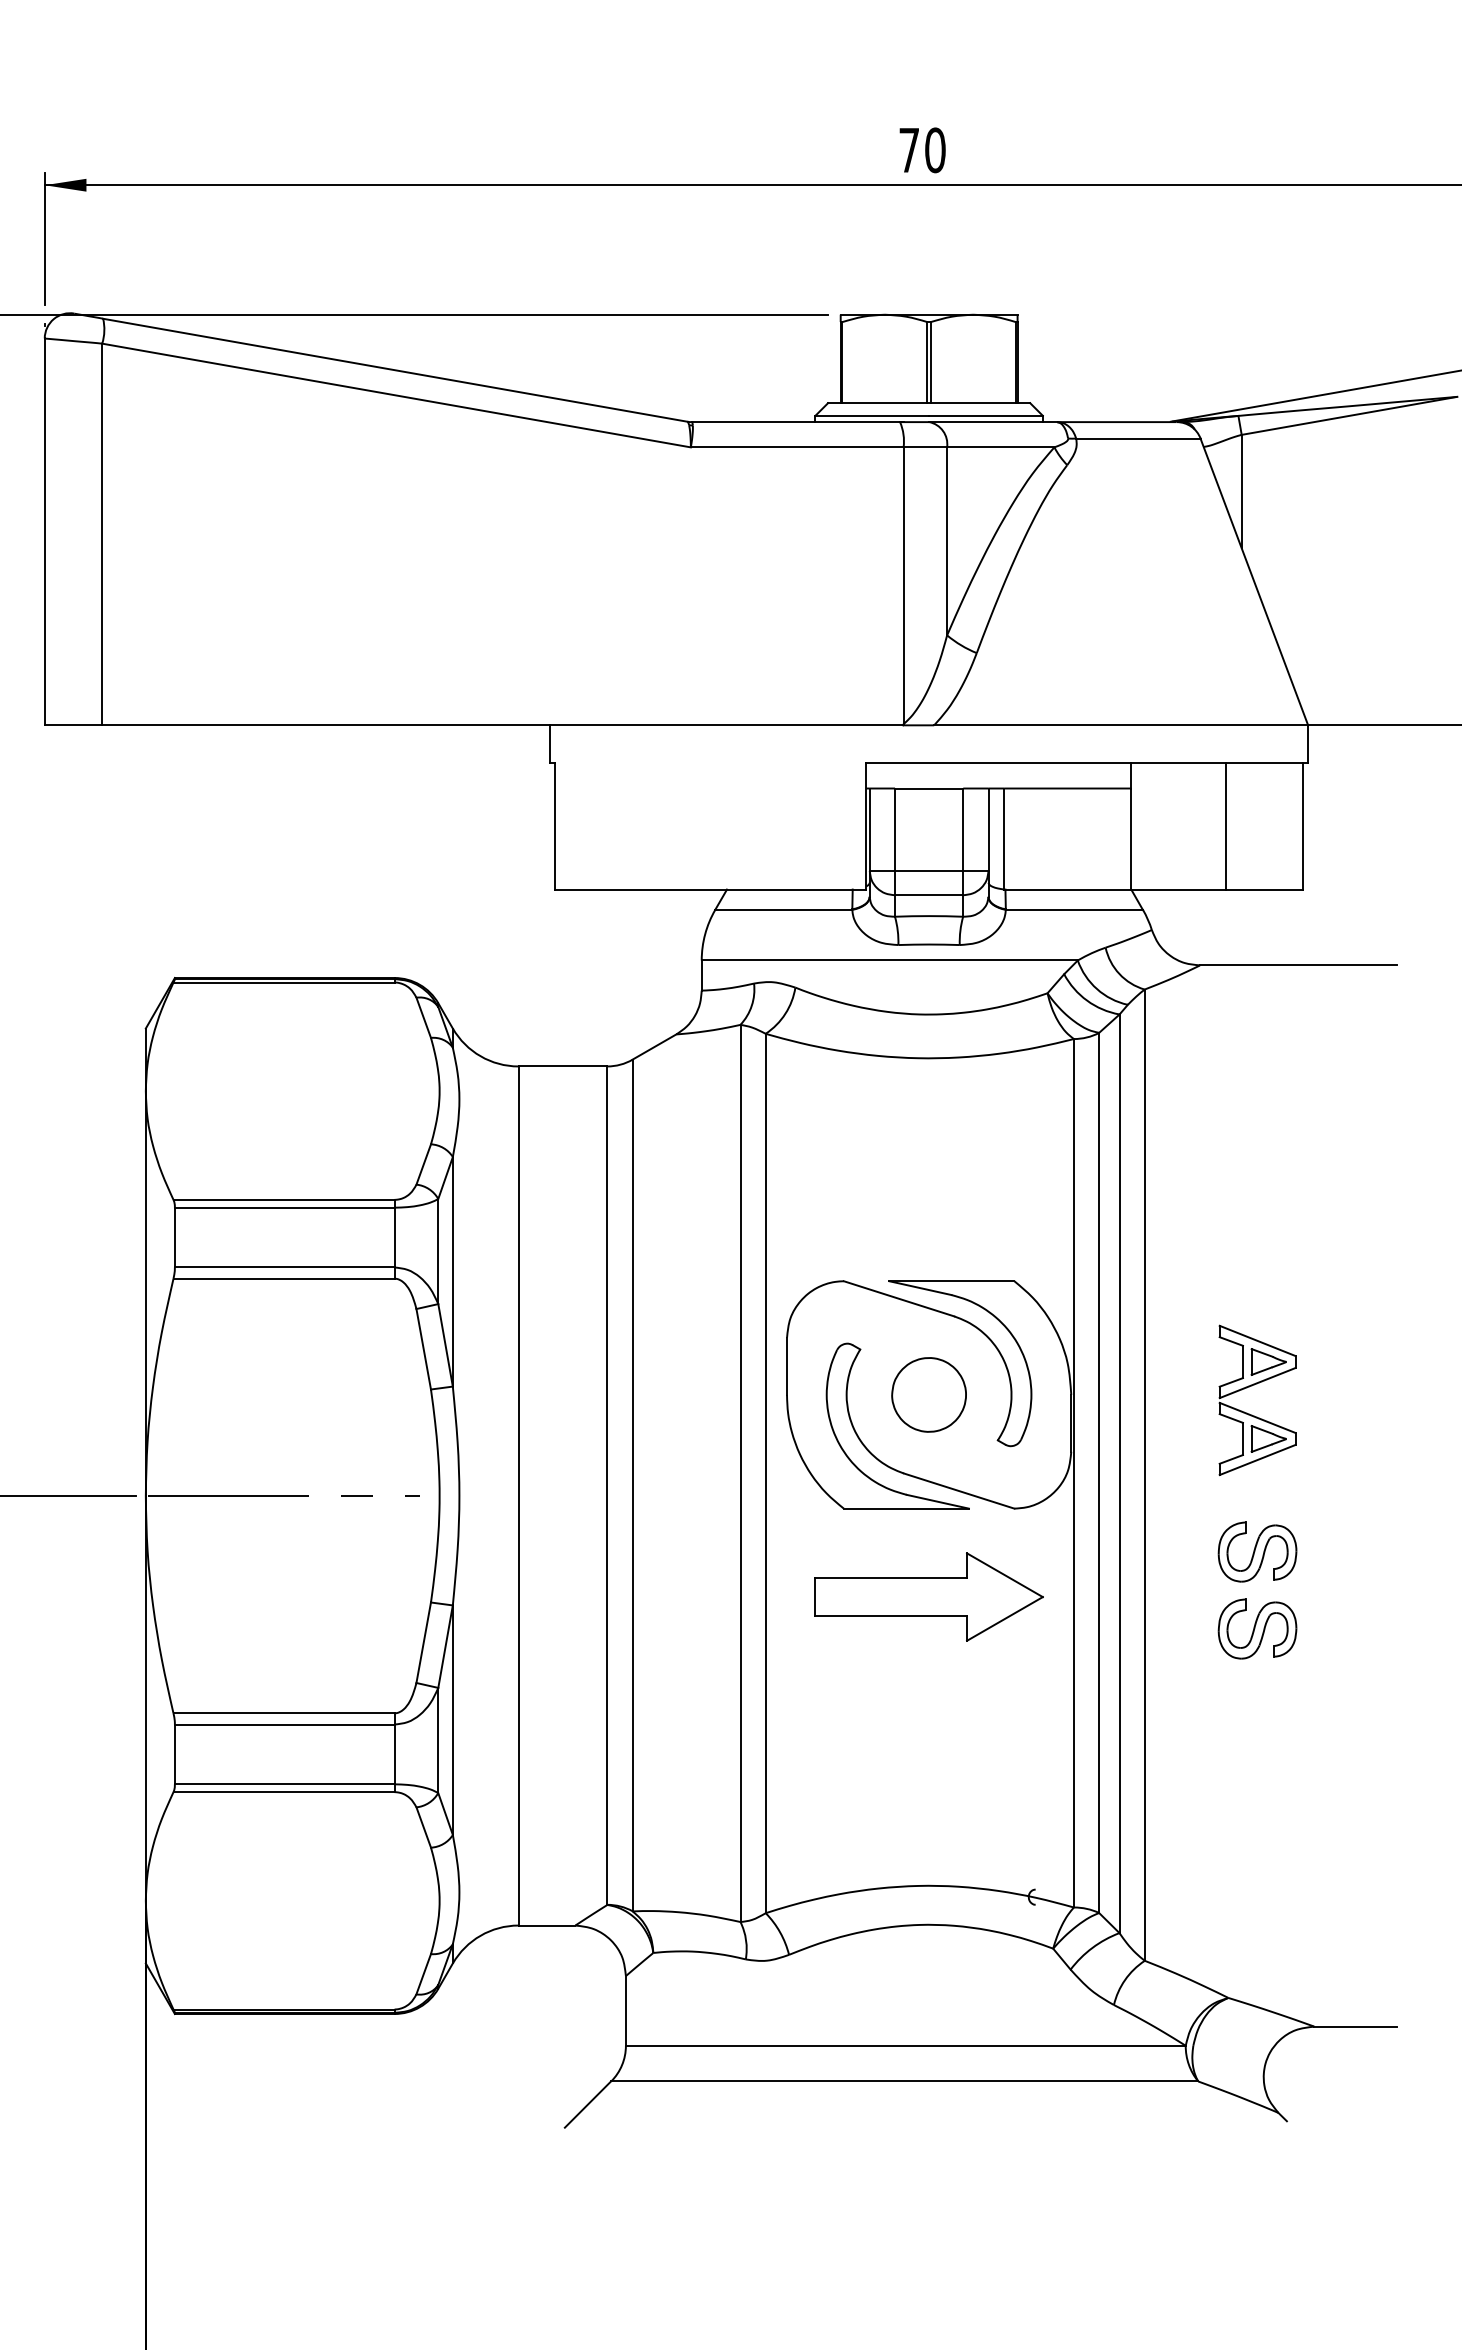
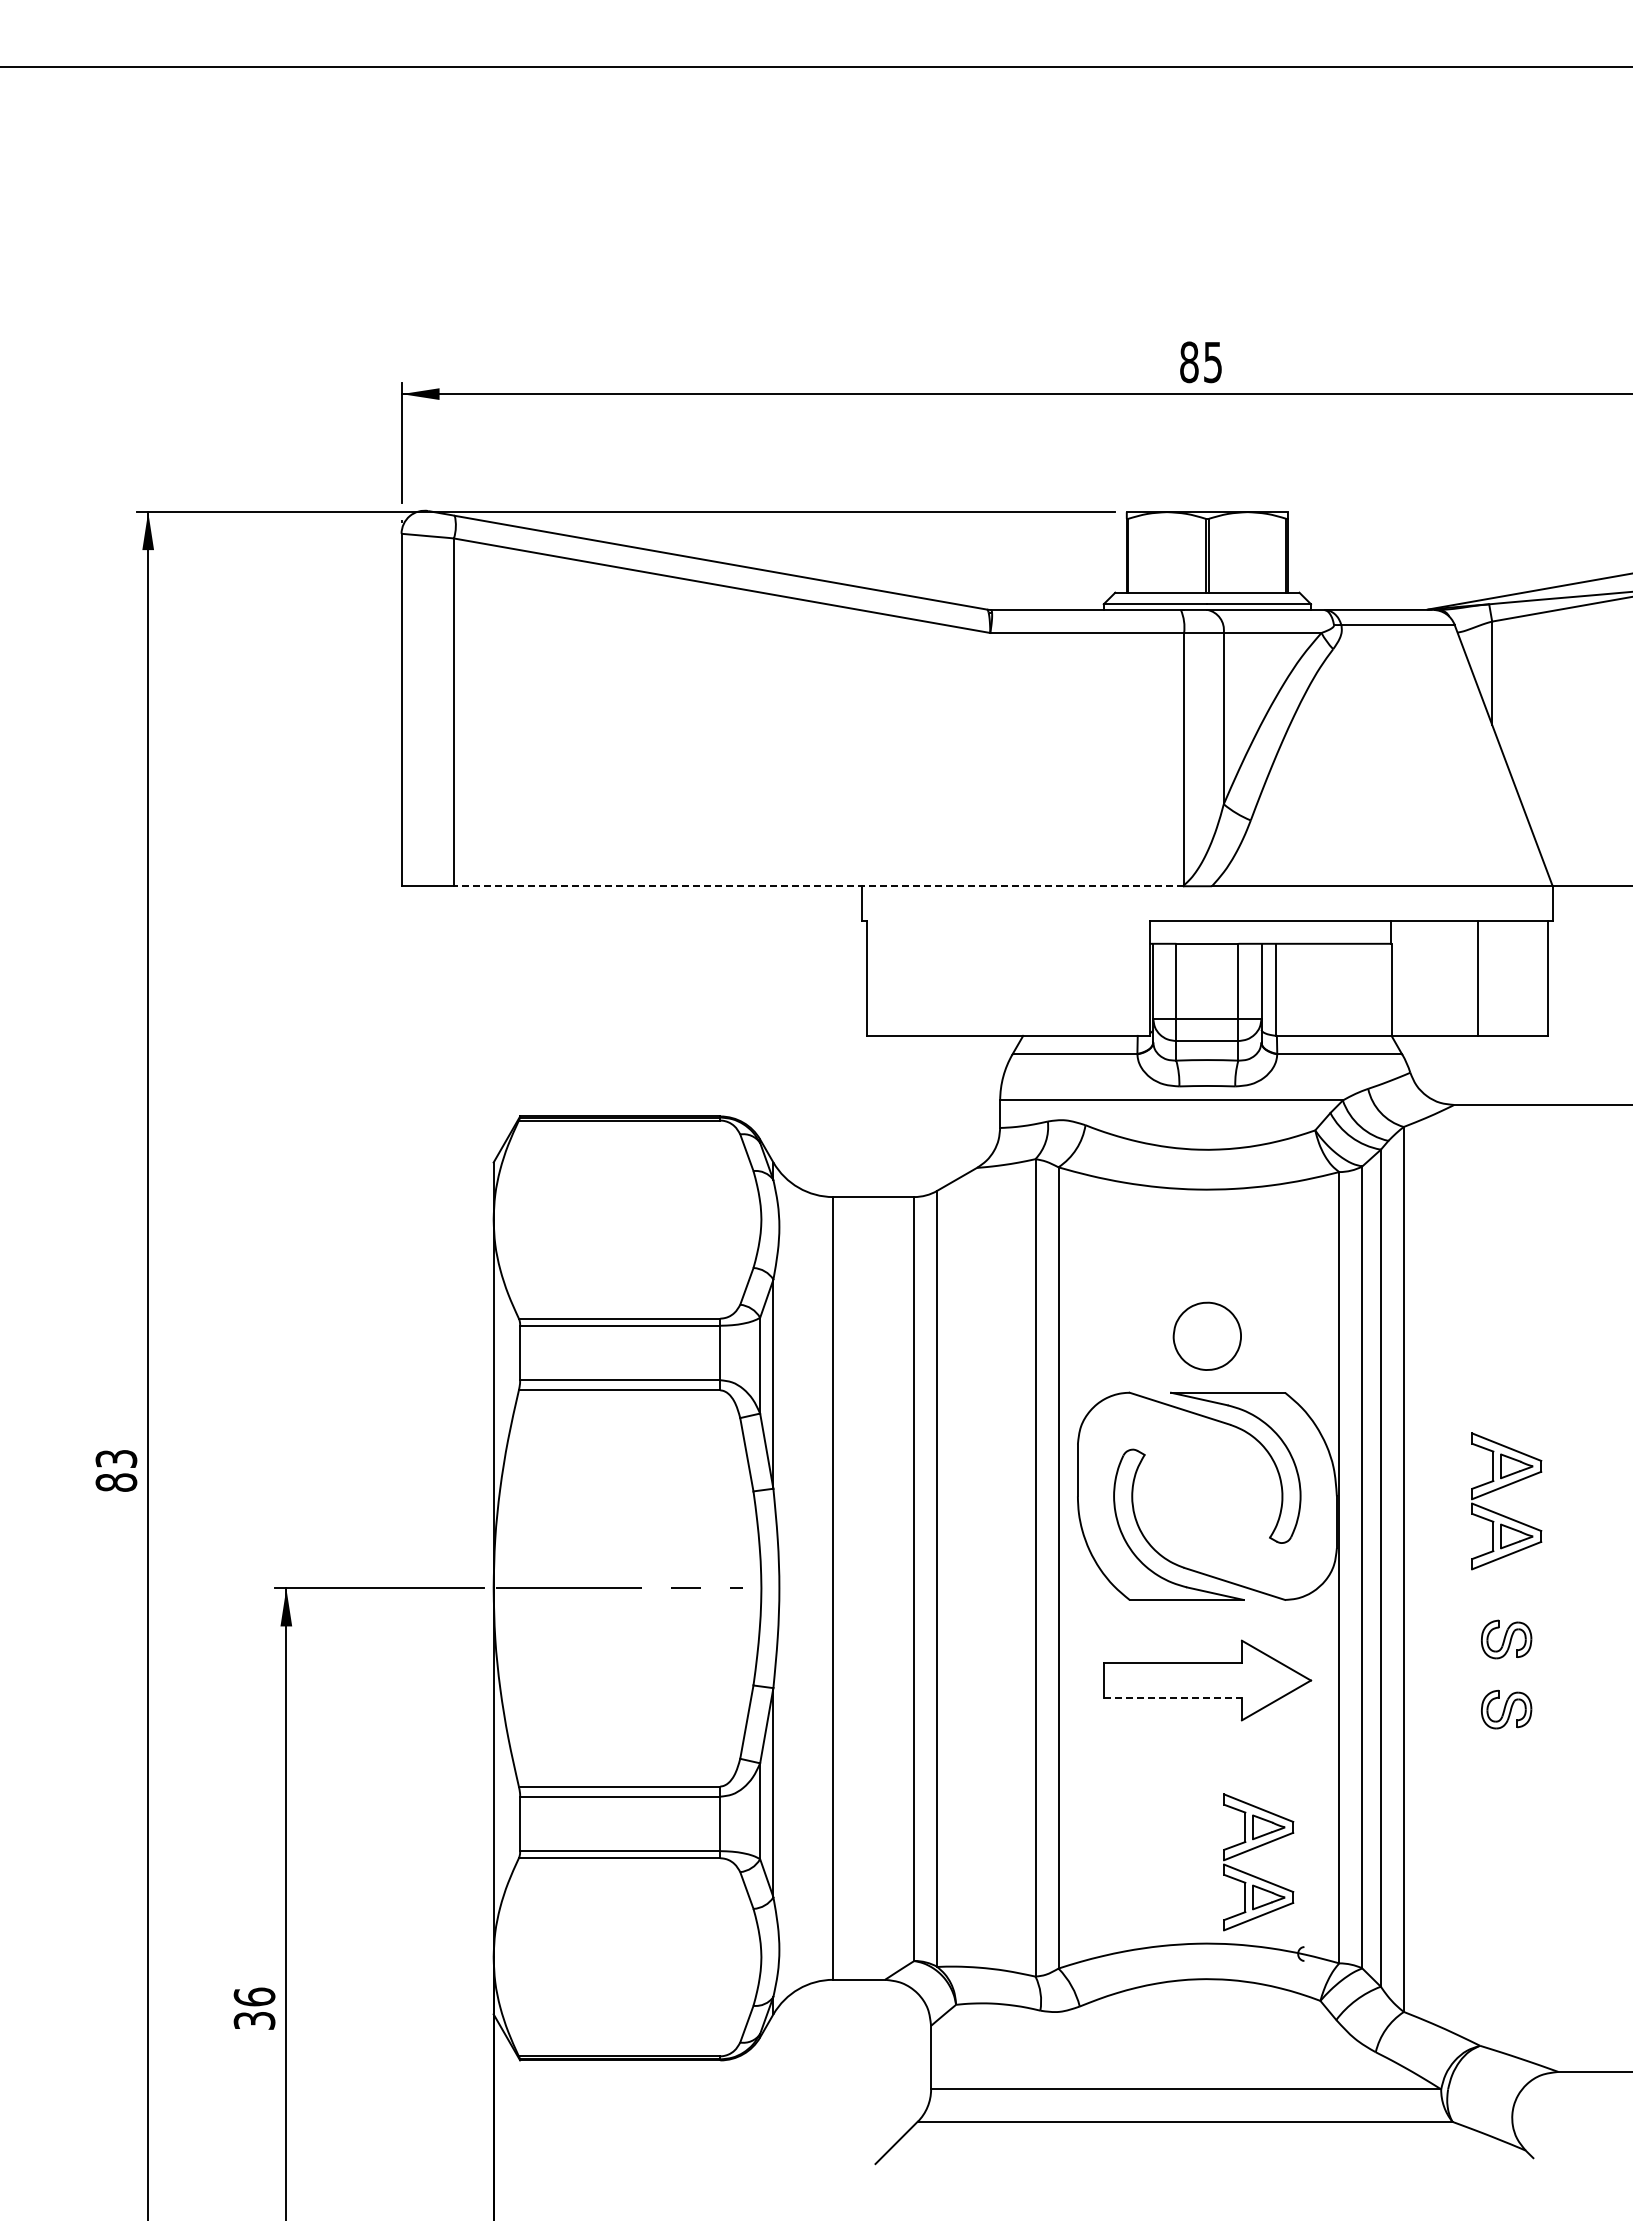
text: (922, 150) -> (1201, 362), 70 -> 85
line: (502, 725) -> (818, 886), solid -> dashed
part: (928, 1393) -> (1206, 1335), moved
part: (1257, 1552) -> (1506, 1639), size x0.7
line: (891, 1615) -> (1173, 1697), solid -> dashed
part: (1257, 1628) -> (1506, 1709), size x0.7
part: (978, 1809) -> (1252, 1874), added

